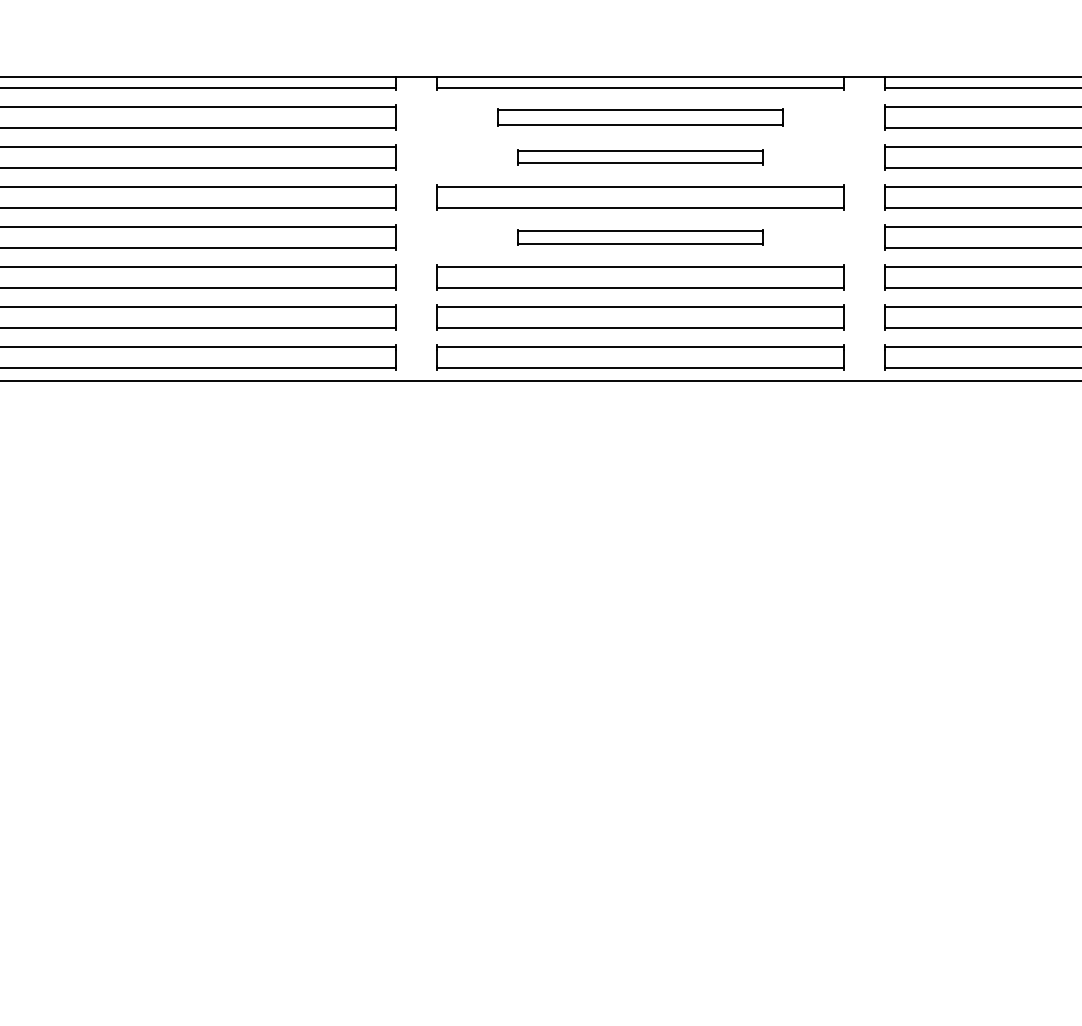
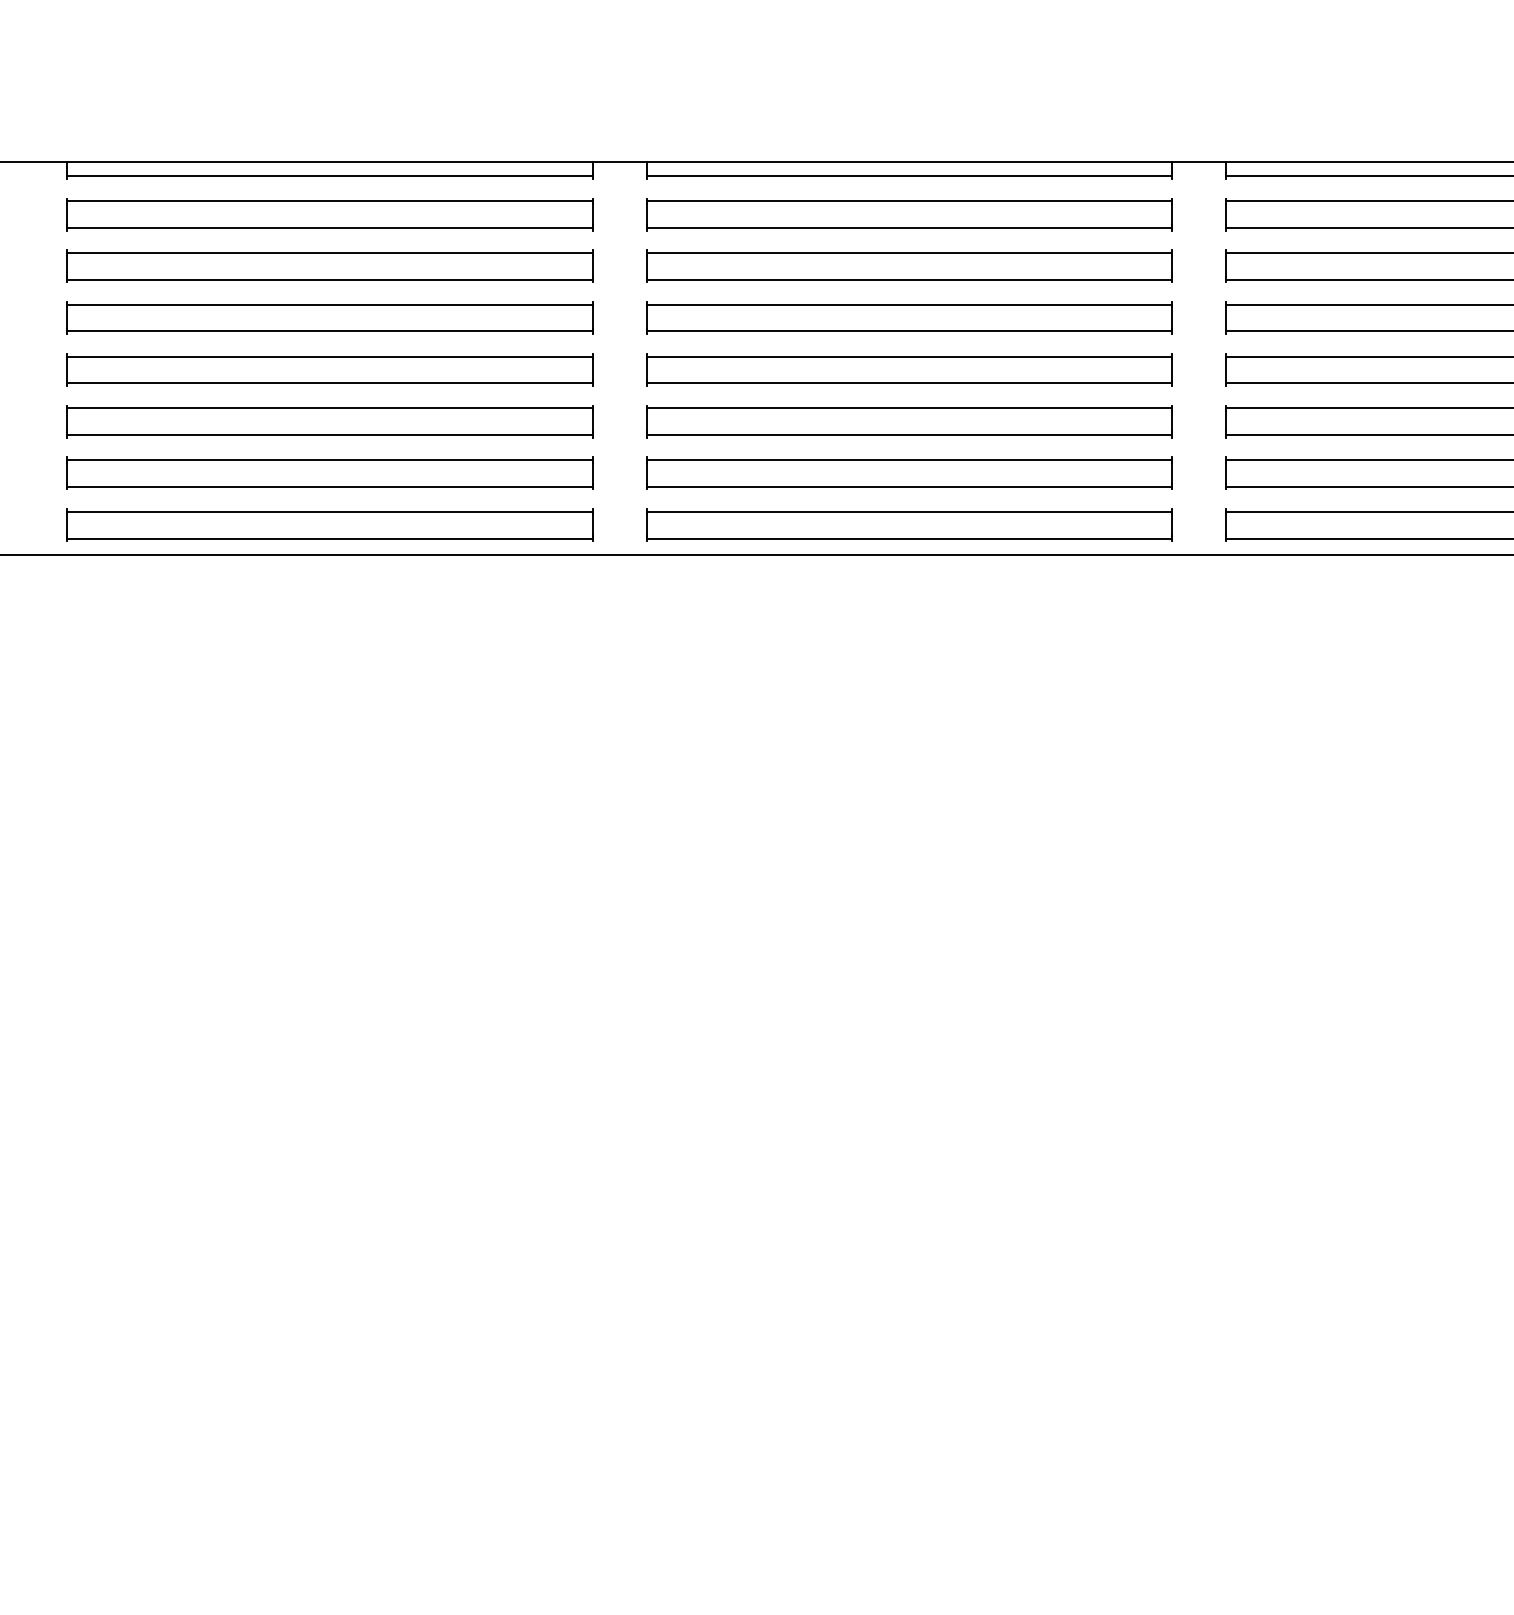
part: (640, 117) -> (909, 214), size x1.43
part: (640, 156) -> (909, 265), size x1.67
part: (640, 237) -> (909, 369), size x1.67

